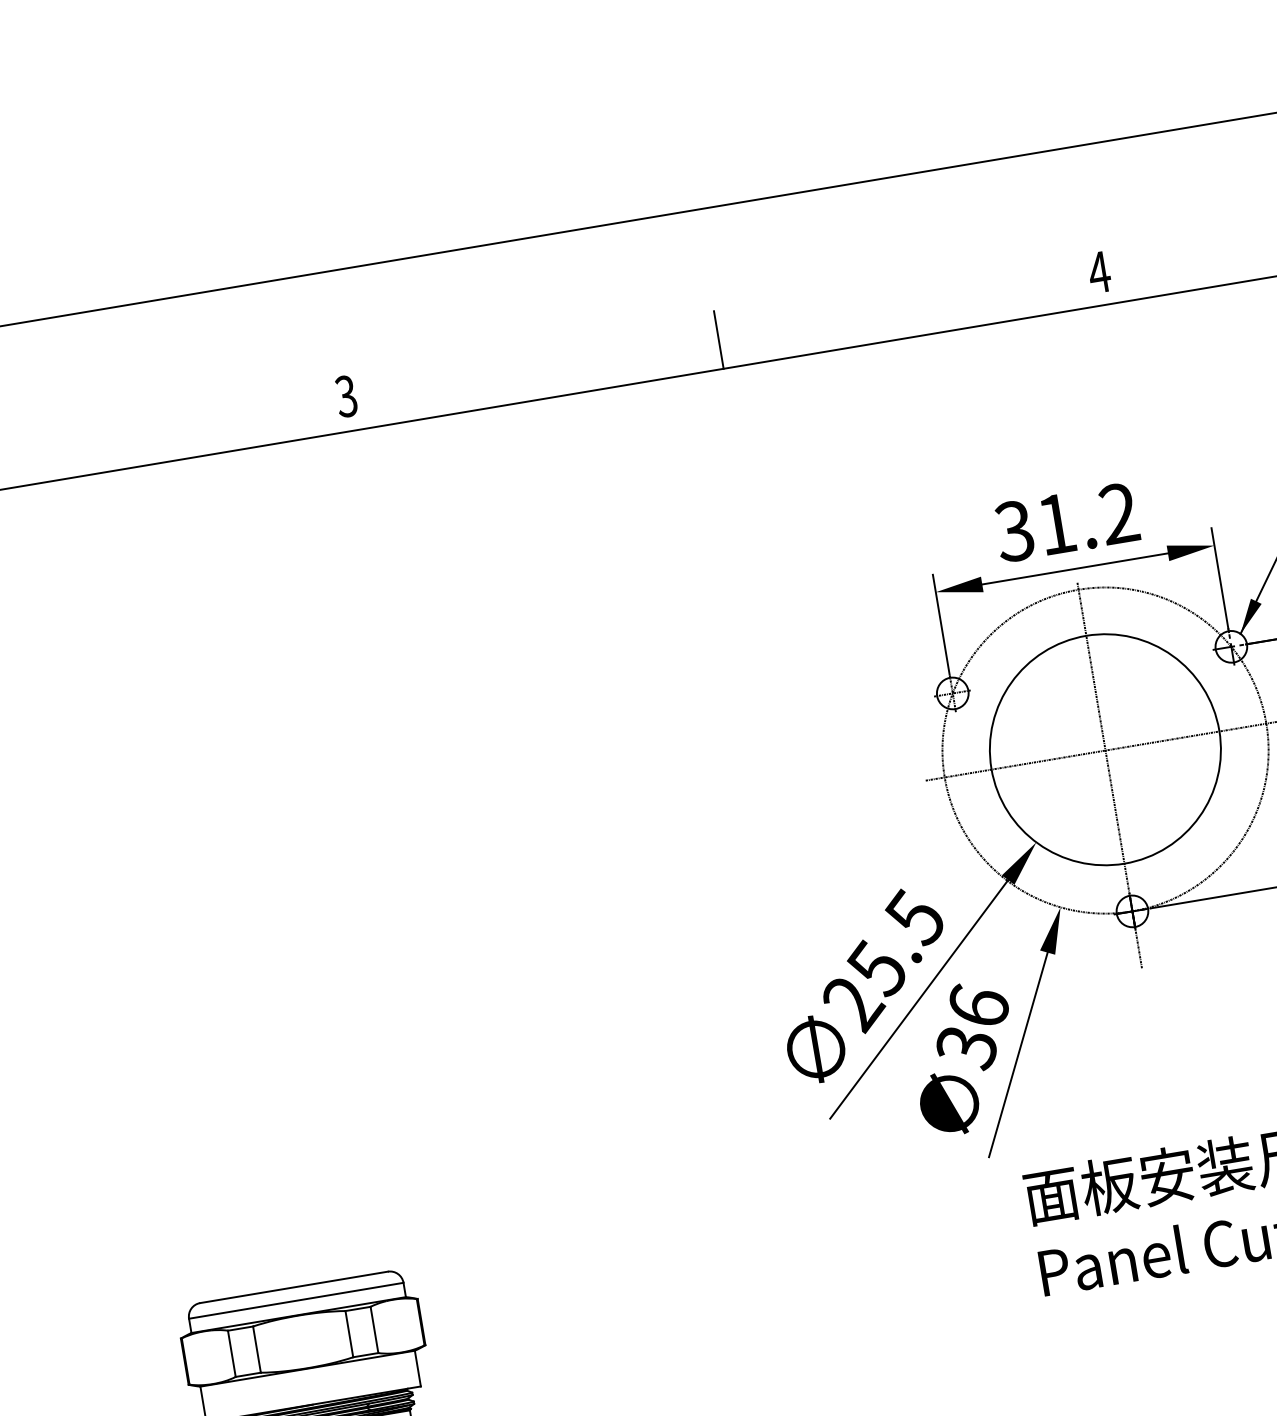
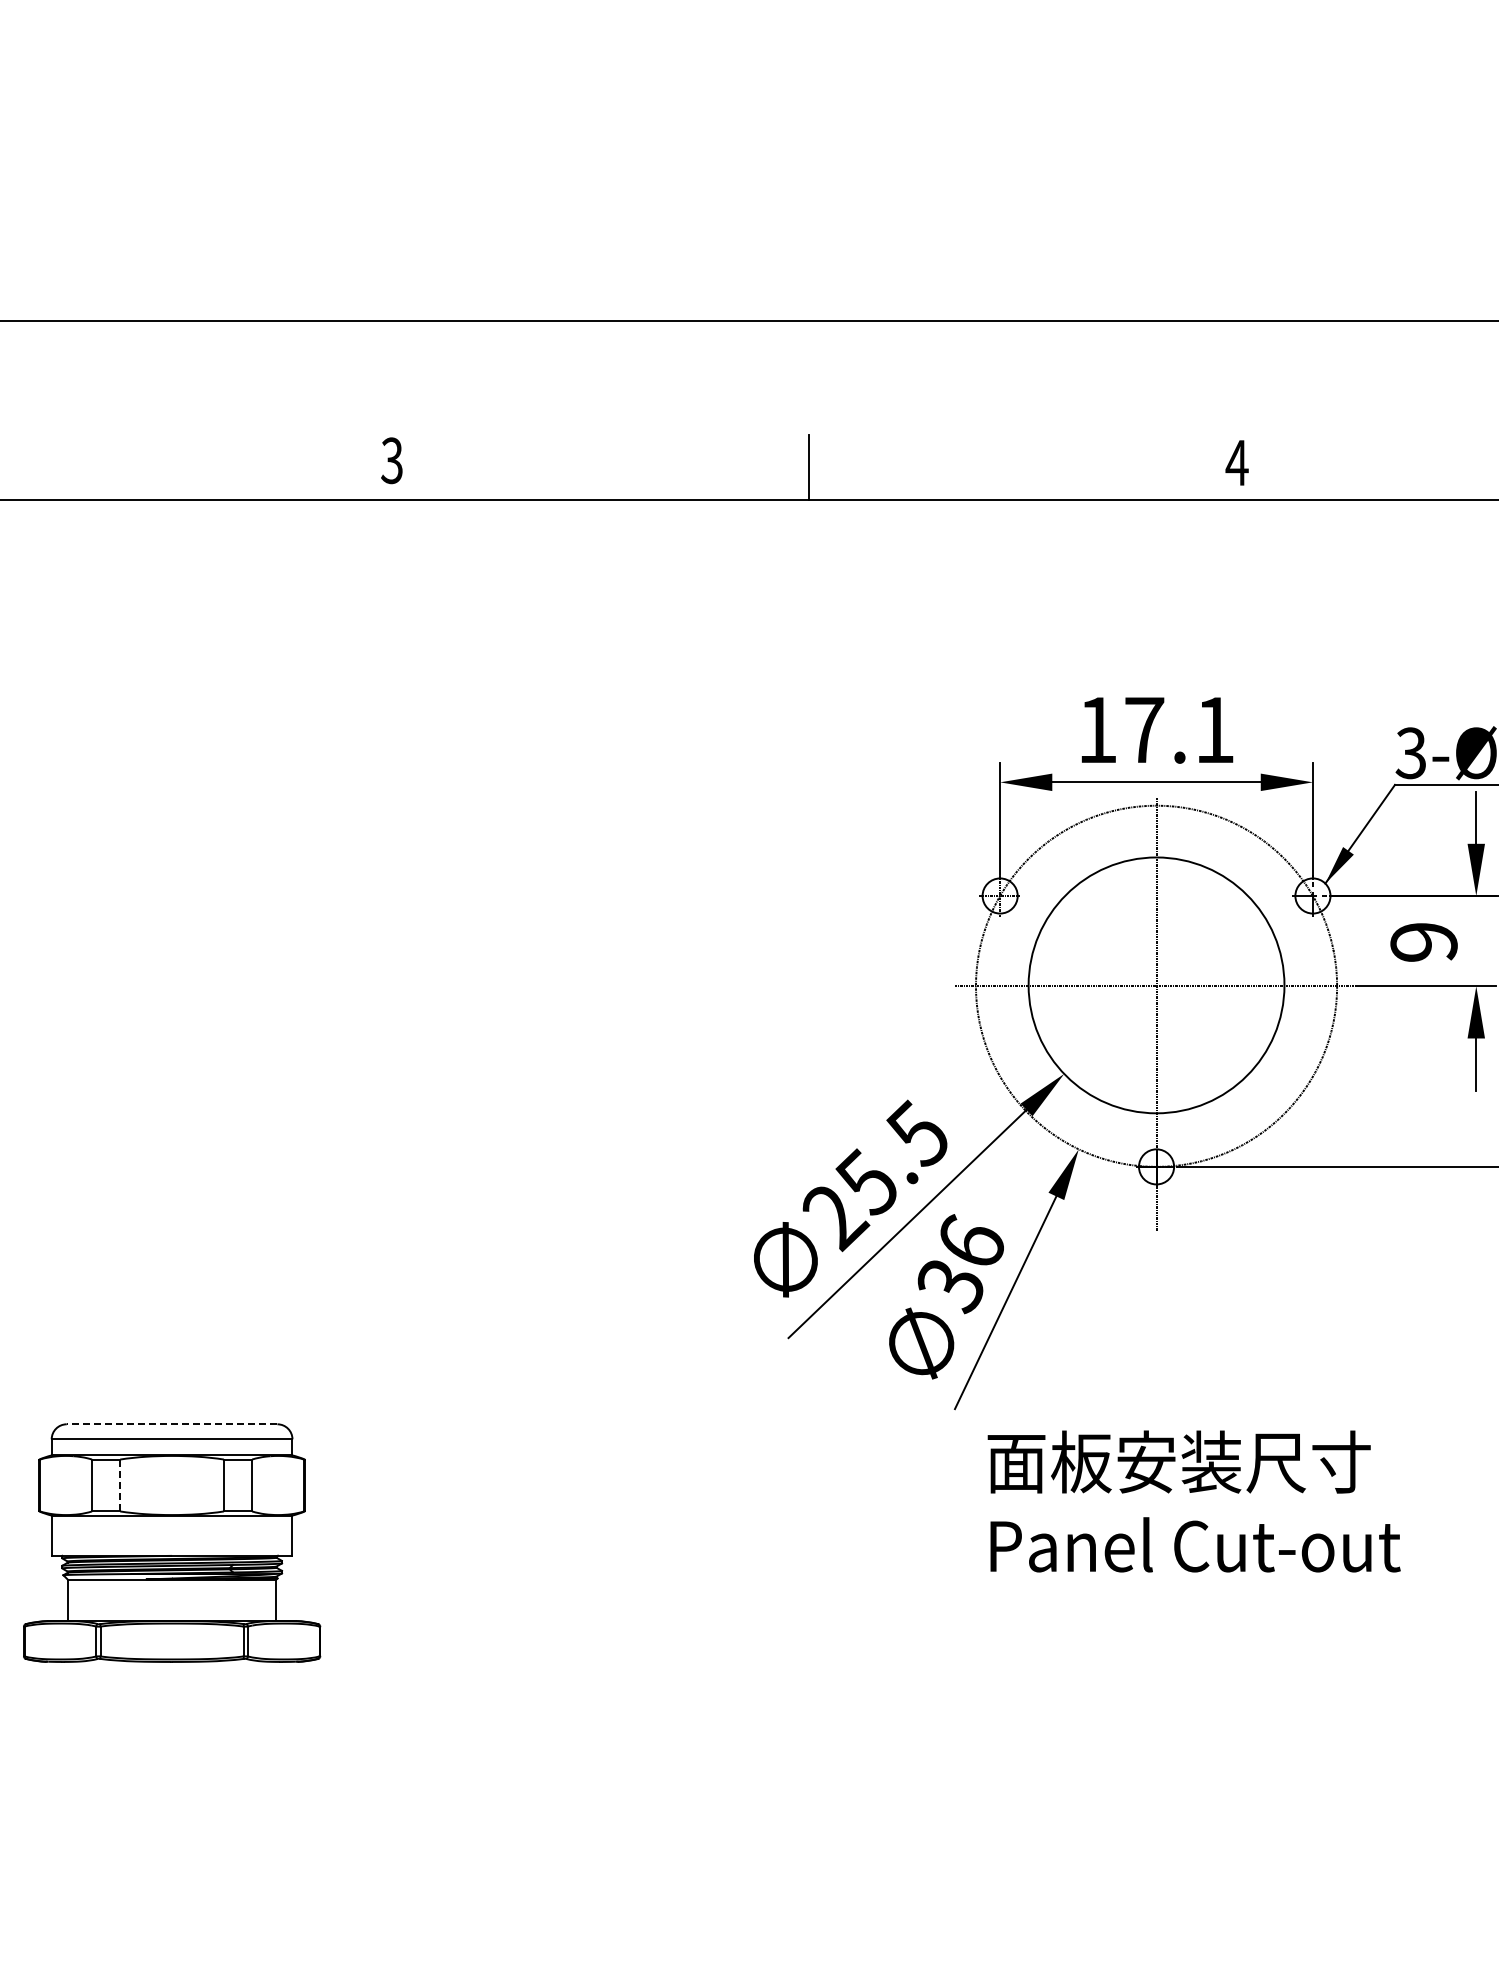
text: (1066, 522) -> (1155, 729), 31.2 -> 17.1
line: (293, 1287) -> (171, 1424), solid -> dashed
line: (257, 1349) -> (120, 1485), solid -> dashed

